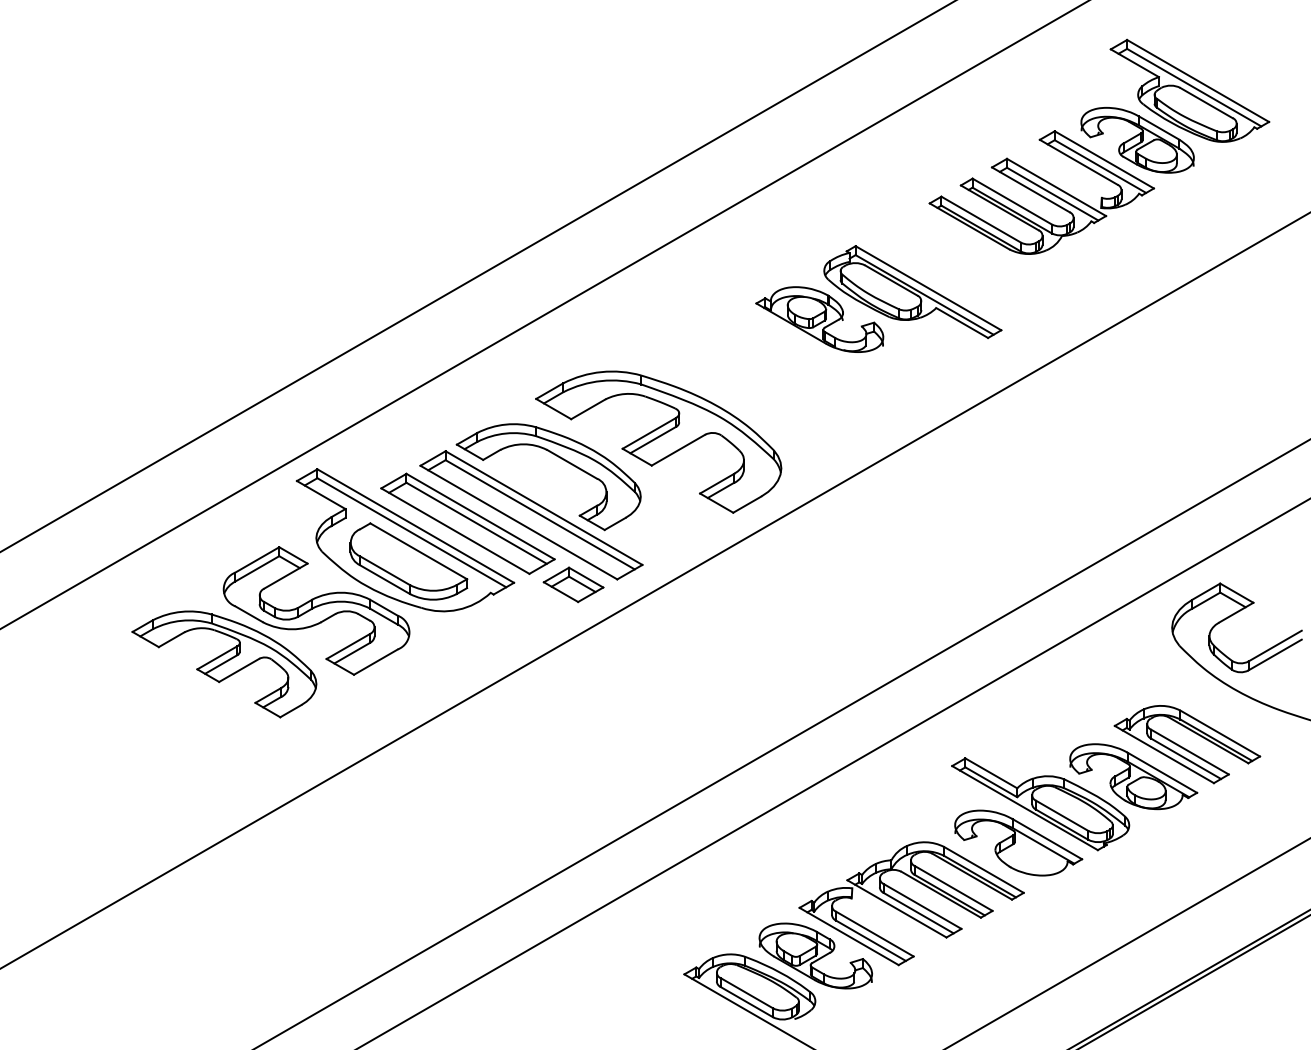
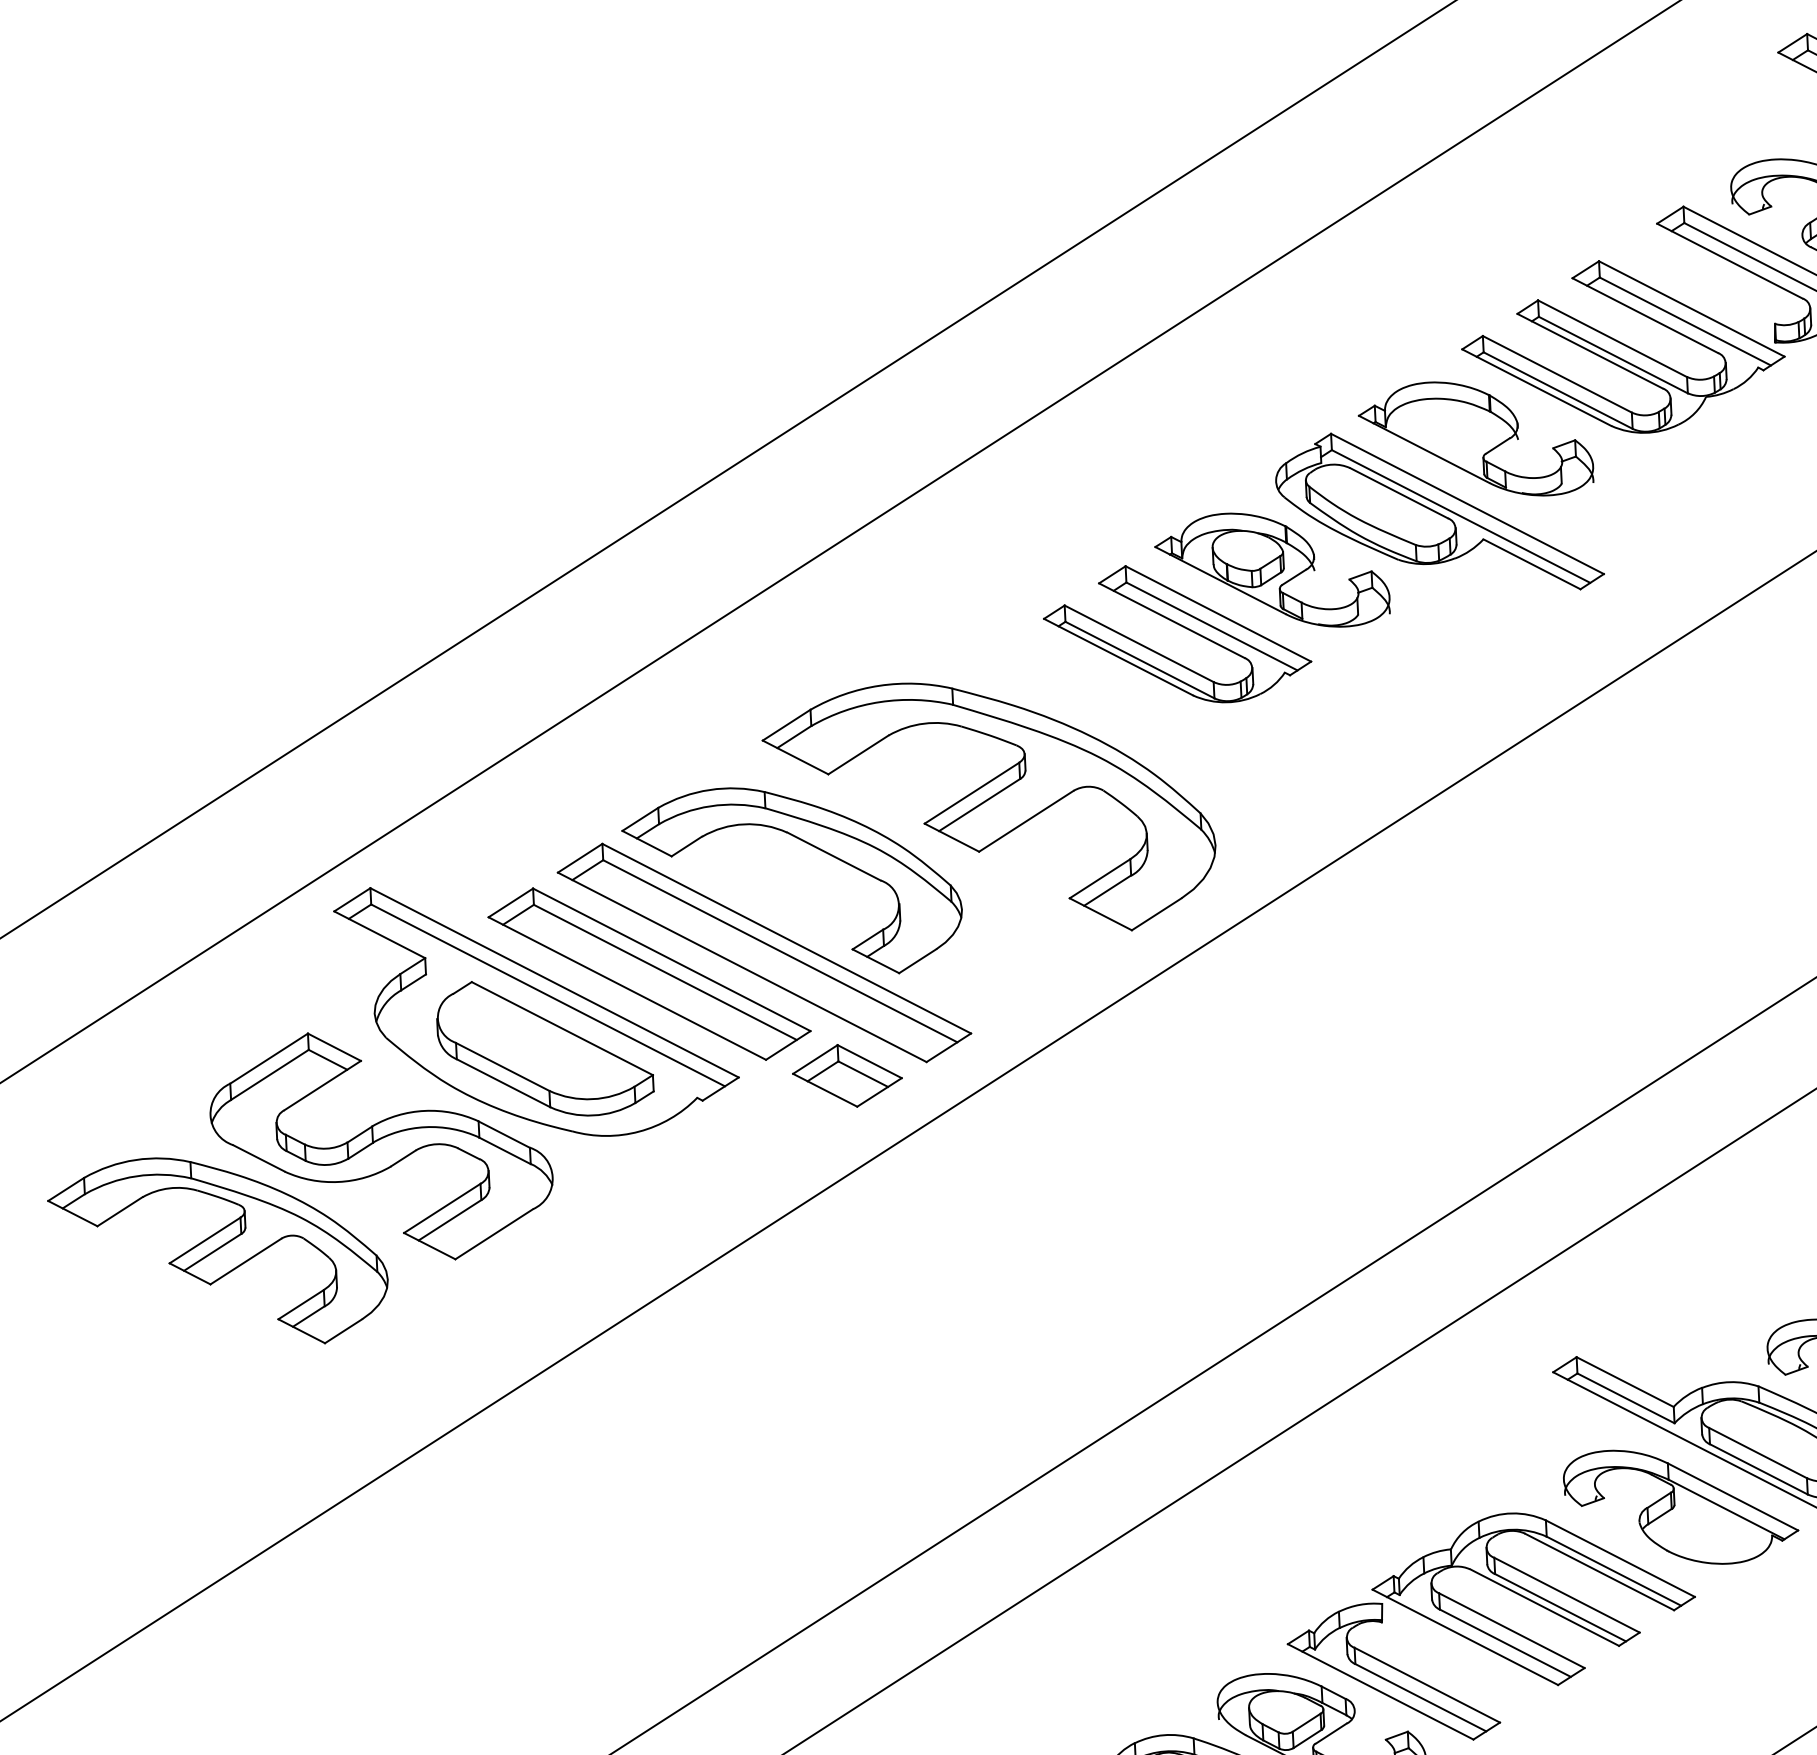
part: (934, 252) -> (1475, 438), added
part: (765, 351) -> (1176, 633), added

